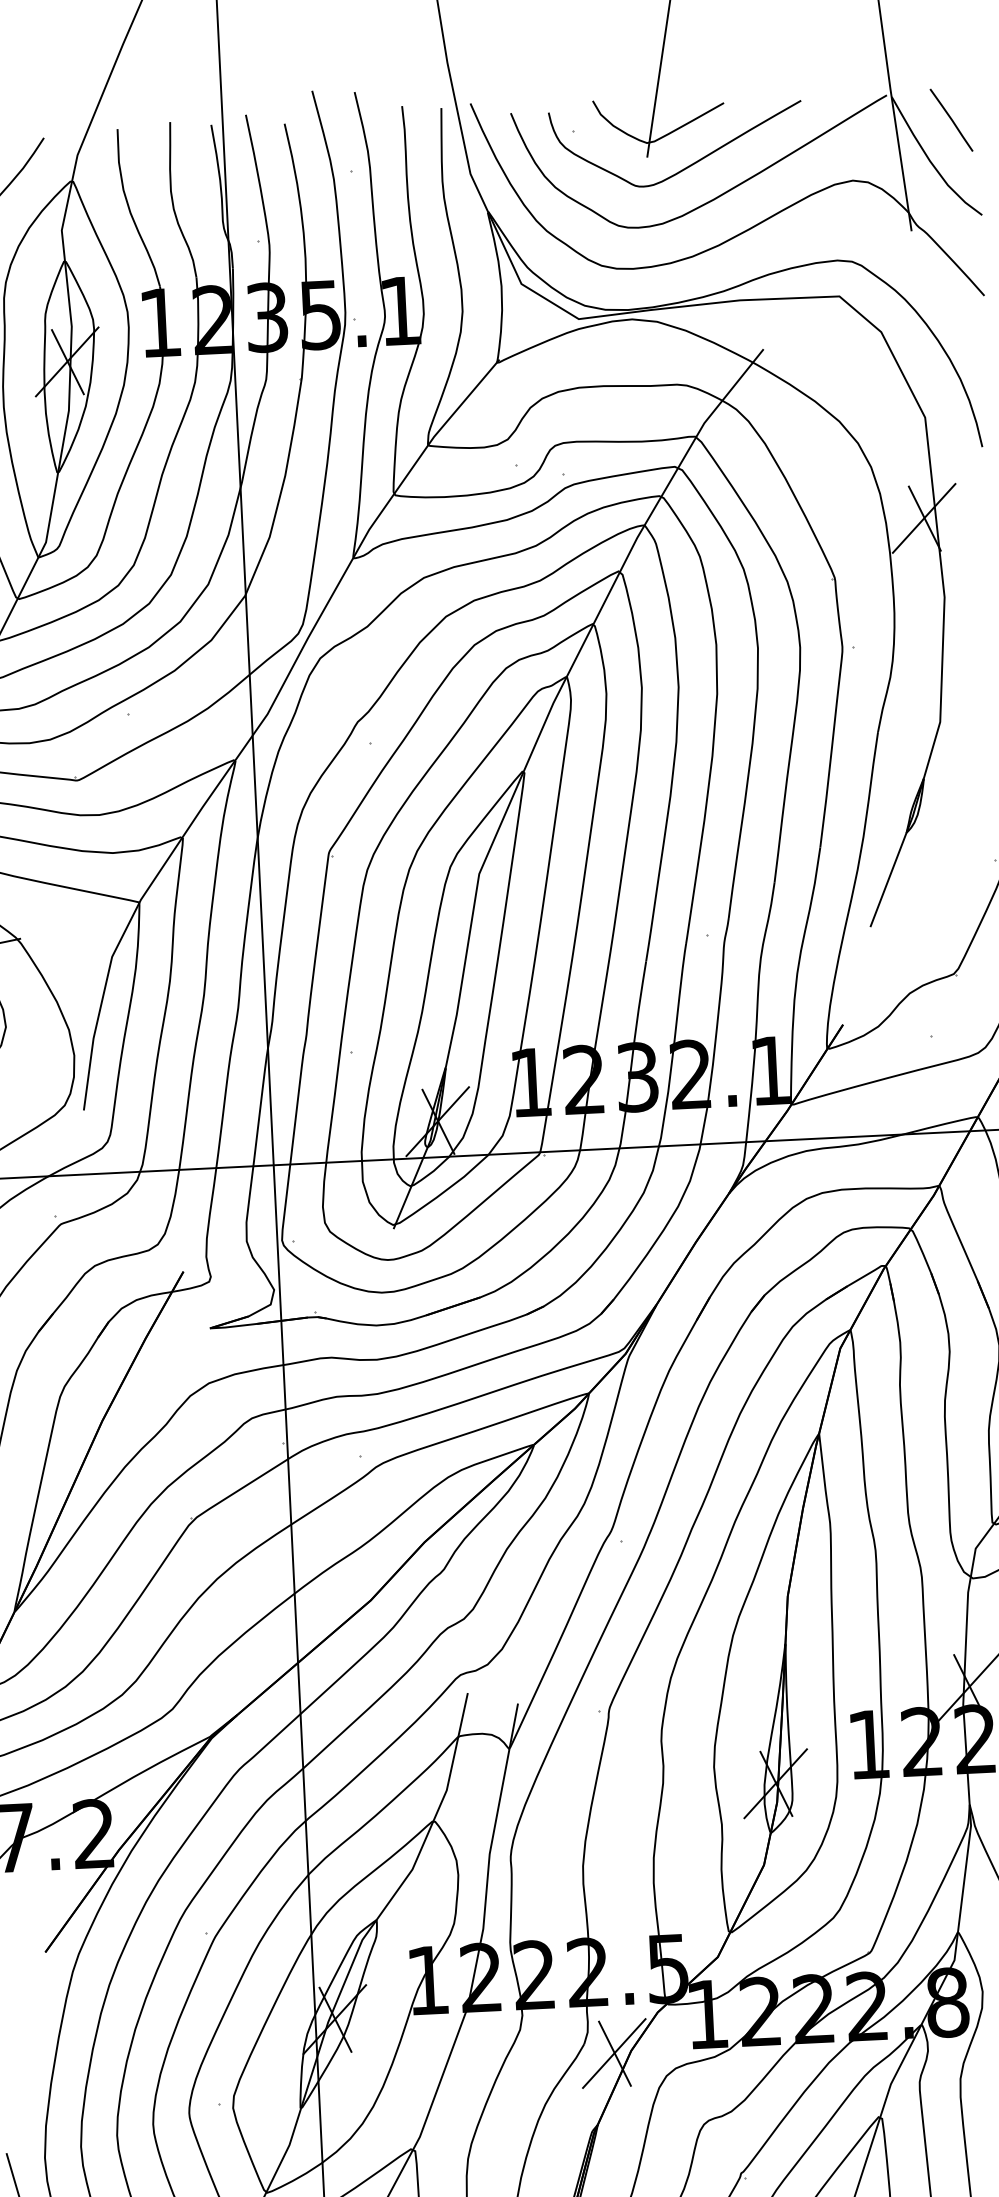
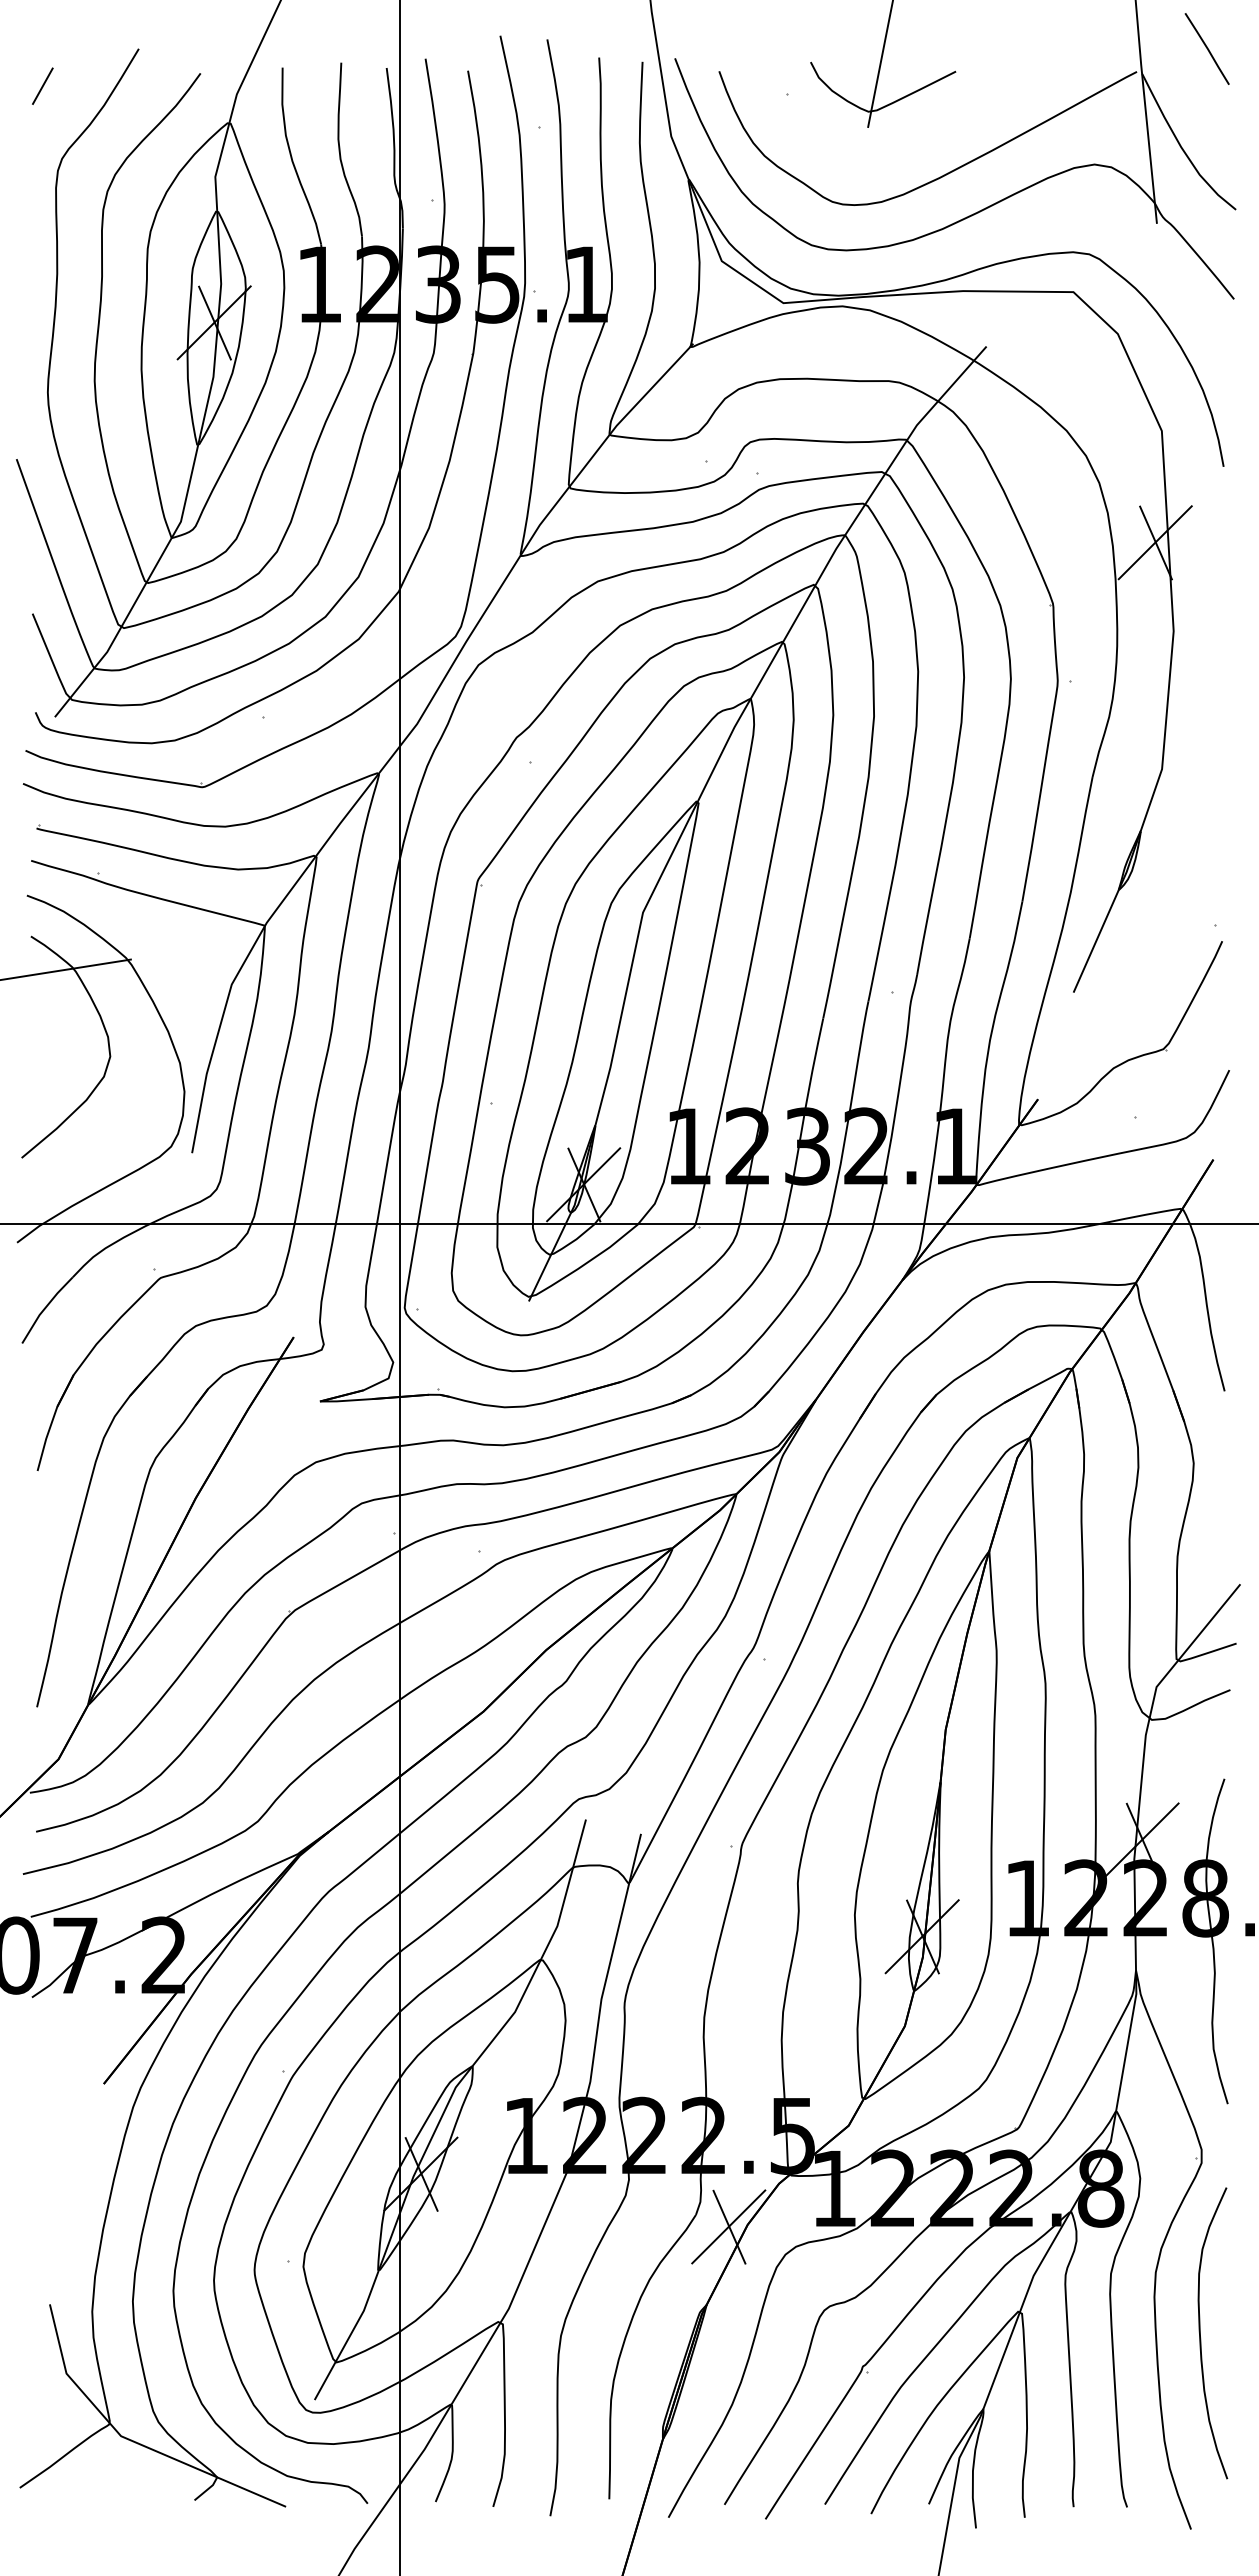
line: (950, 119) -> (1206, 48), moved
curve: (687, 166) -> (912, 139), removed

